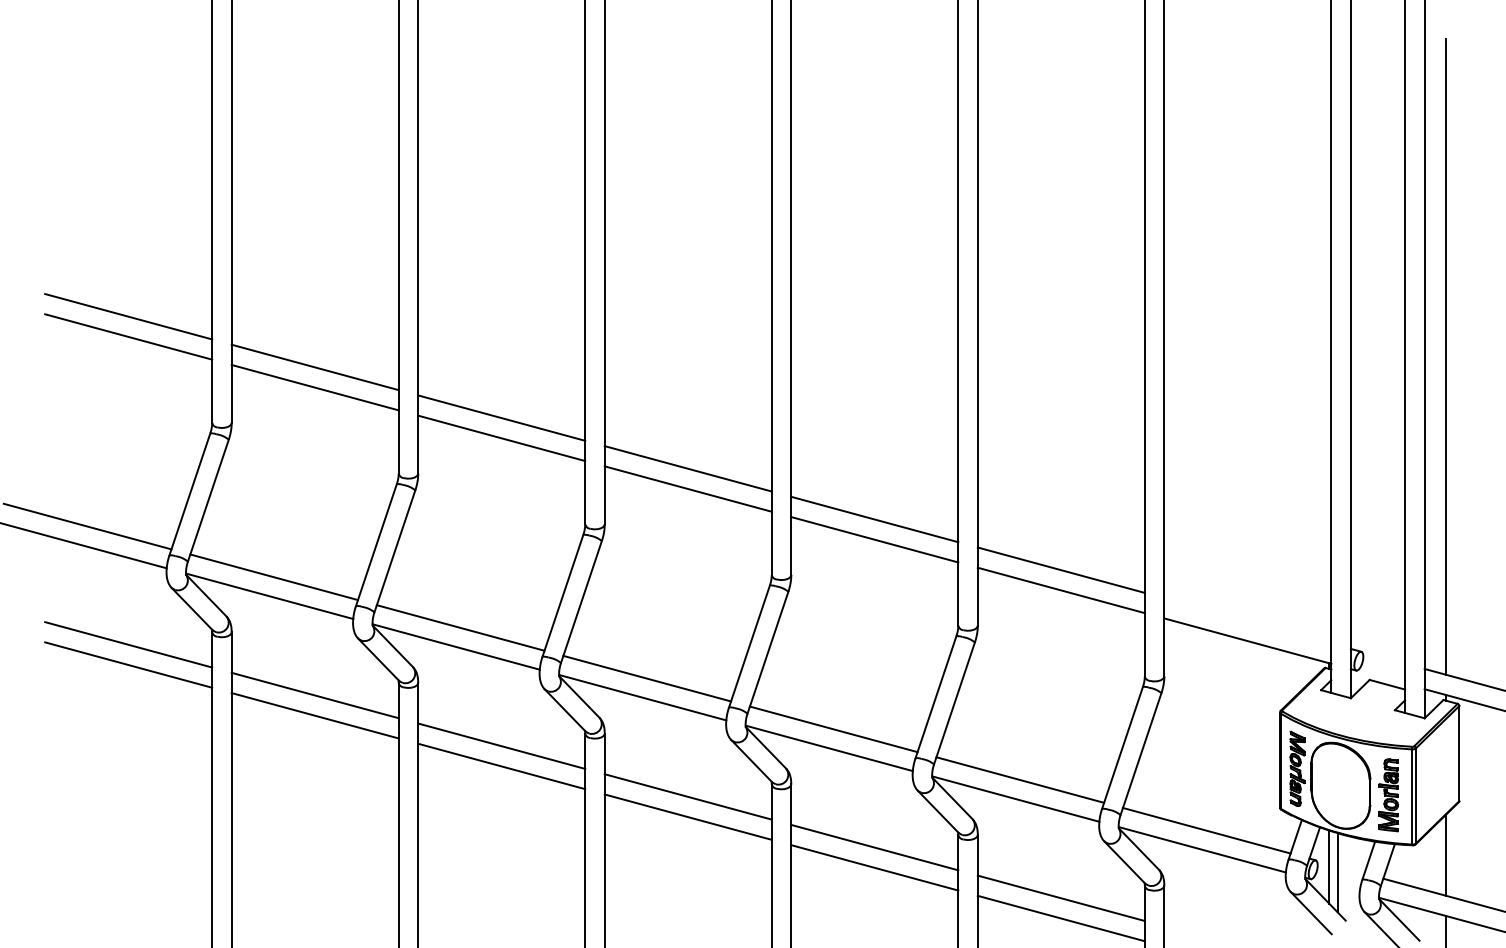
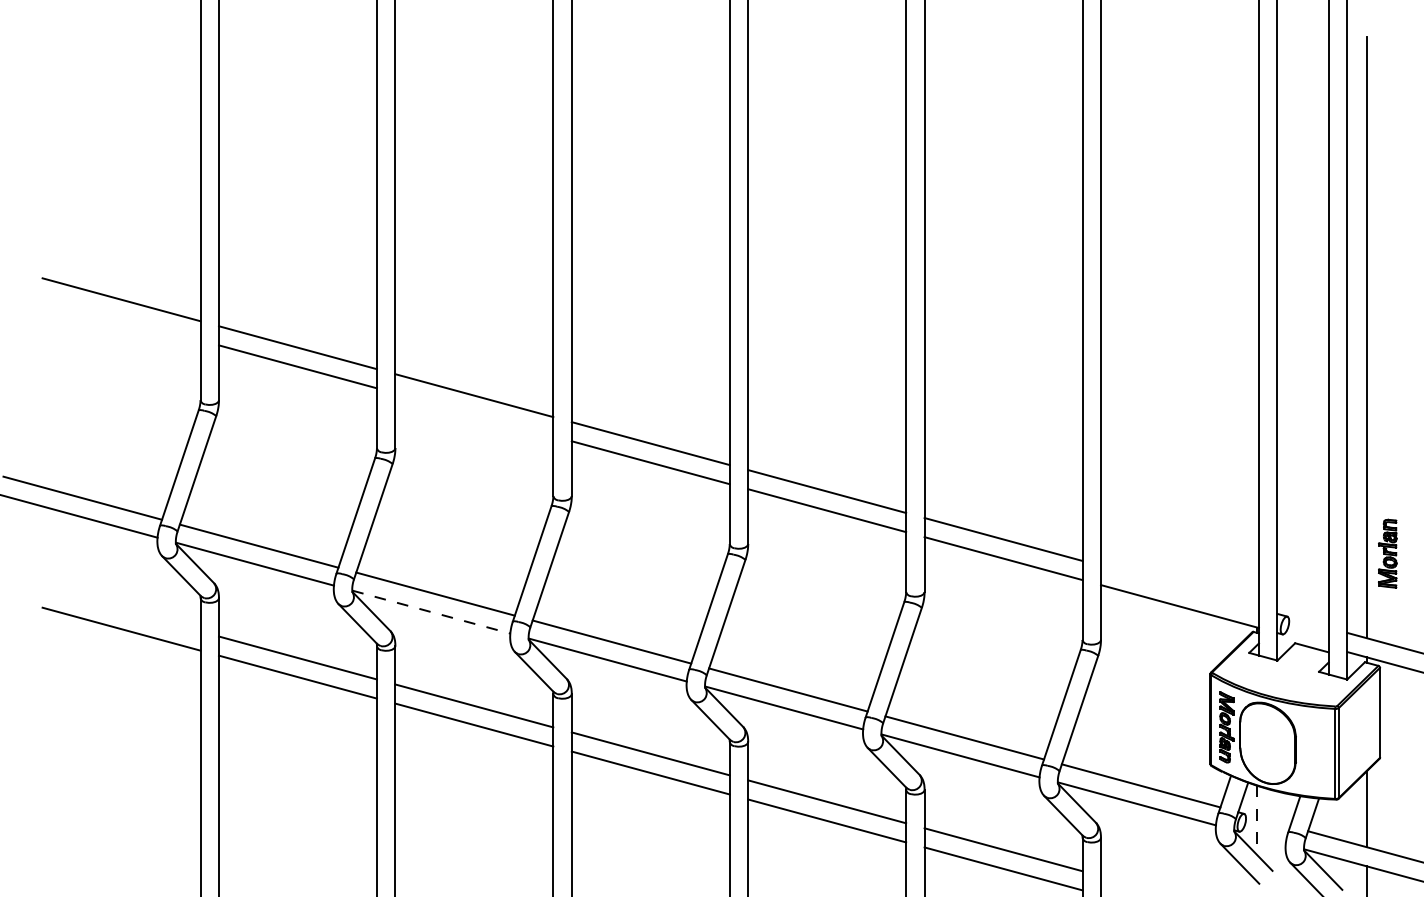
line: (128, 336) -> (121, 318), removed
line: (501, 438) -> (474, 414), removed
line: (128, 644) -> (121, 609), removed
line: (456, 647) -> (431, 612), solid -> dashed
part: (1388, 795) -> (1387, 553), moved
line: (1329, 867) -> (1257, 820), solid -> dashed
line: (1337, 872) -> (1264, 825), removed

